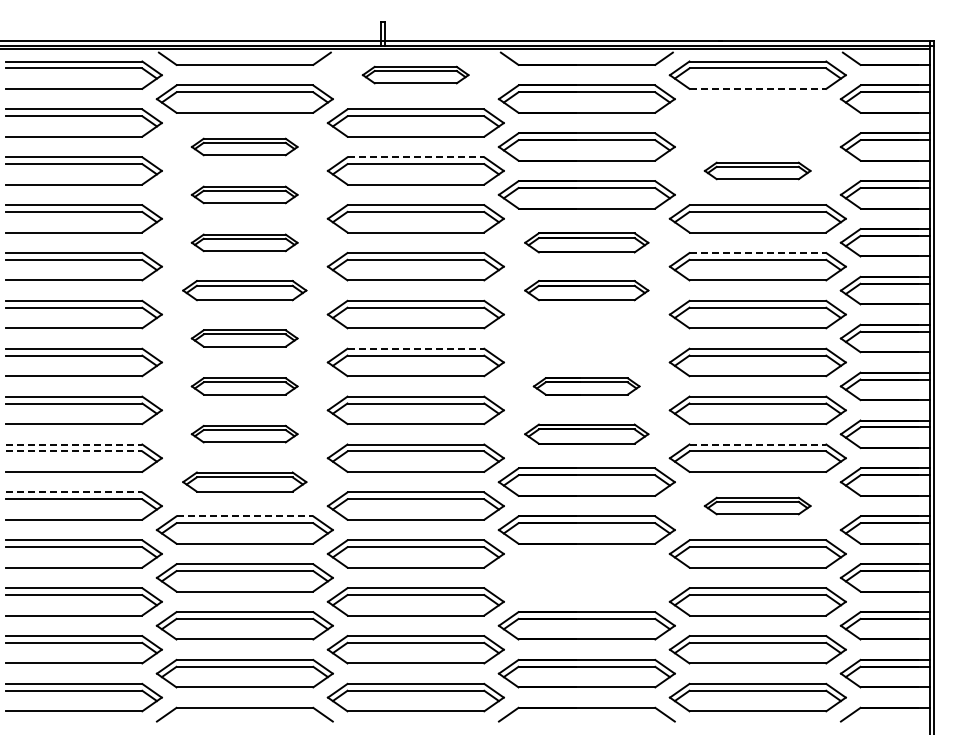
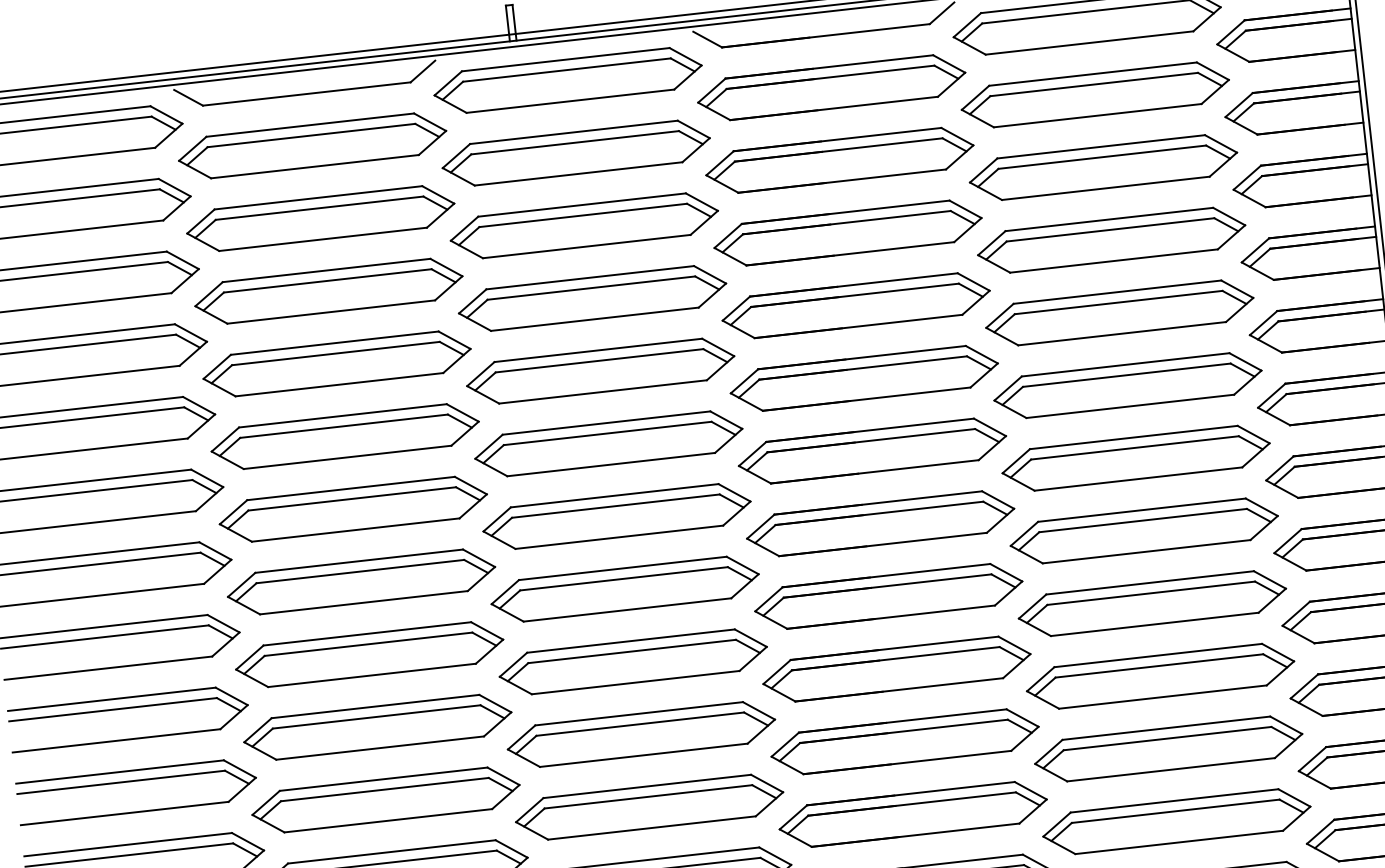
part: (415, 74) -> (567, 79), size x1.67
line: (758, 88) -> (1090, 42), dashed -> solid
part: (757, 122) -> (1094, 94), added
part: (244, 146) -> (320, 217), size x1.67
line: (416, 157) -> (583, 205), dashed -> solid
part: (757, 170) -> (1102, 166), size x1.67
part: (244, 194) -> (328, 290), size x1.67
part: (244, 242) -> (336, 363), size x1.67
part: (586, 242) -> (855, 305), size x1.43
line: (758, 253) -> (1118, 292), dashed -> solid
part: (244, 290) -> (344, 436), size x1.43
part: (586, 290) -> (863, 378), size x1.43
part: (244, 338) -> (352, 509), size x1.67
part: (586, 338) -> (871, 451), added
line: (416, 348) -> (615, 495), dashed -> solid
part: (244, 386) -> (360, 582), size x1.67
part: (586, 386) -> (880, 523), size x1.67
part: (244, 433) -> (368, 653), size x1.67
part: (586, 433) -> (888, 595), size x1.43
line: (74, 444) -> (112, 699), dashed -> solid
line: (758, 444) -> (1150, 582), dashed -> solid
line: (74, 451) -> (113, 709), dashed -> solid
part: (244, 481) -> (377, 726), size x1.43
line: (74, 492) -> (120, 772), dashed -> solid
part: (757, 505) -> (1159, 675), size x1.67
line: (245, 516) -> (384, 779), dashed -> solid
part: (586, 577) -> (912, 813), added

